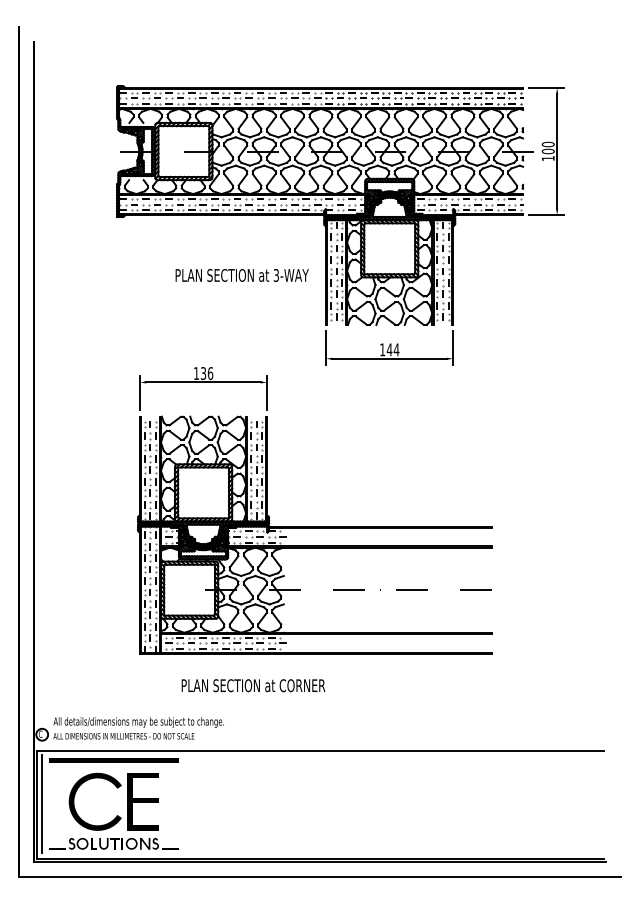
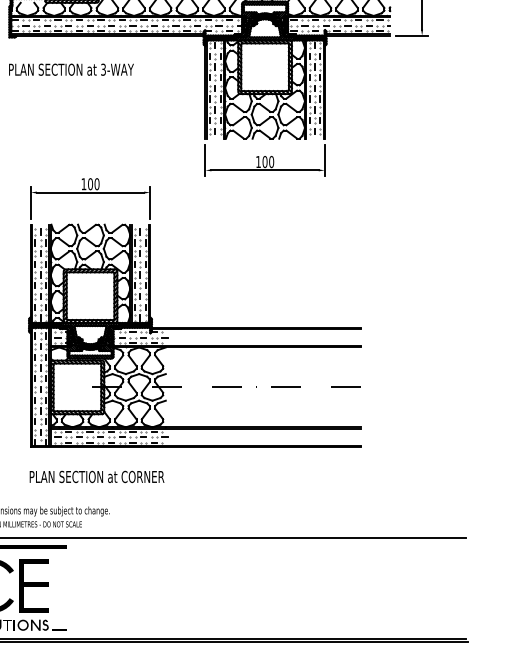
text: (241, 275) -> (70, 69), moved
text: (392, 349) -> (267, 161), 144 -> 100
text: (206, 373) -> (93, 184), 136 -> 100
text: (253, 685) -> (97, 476), moved

